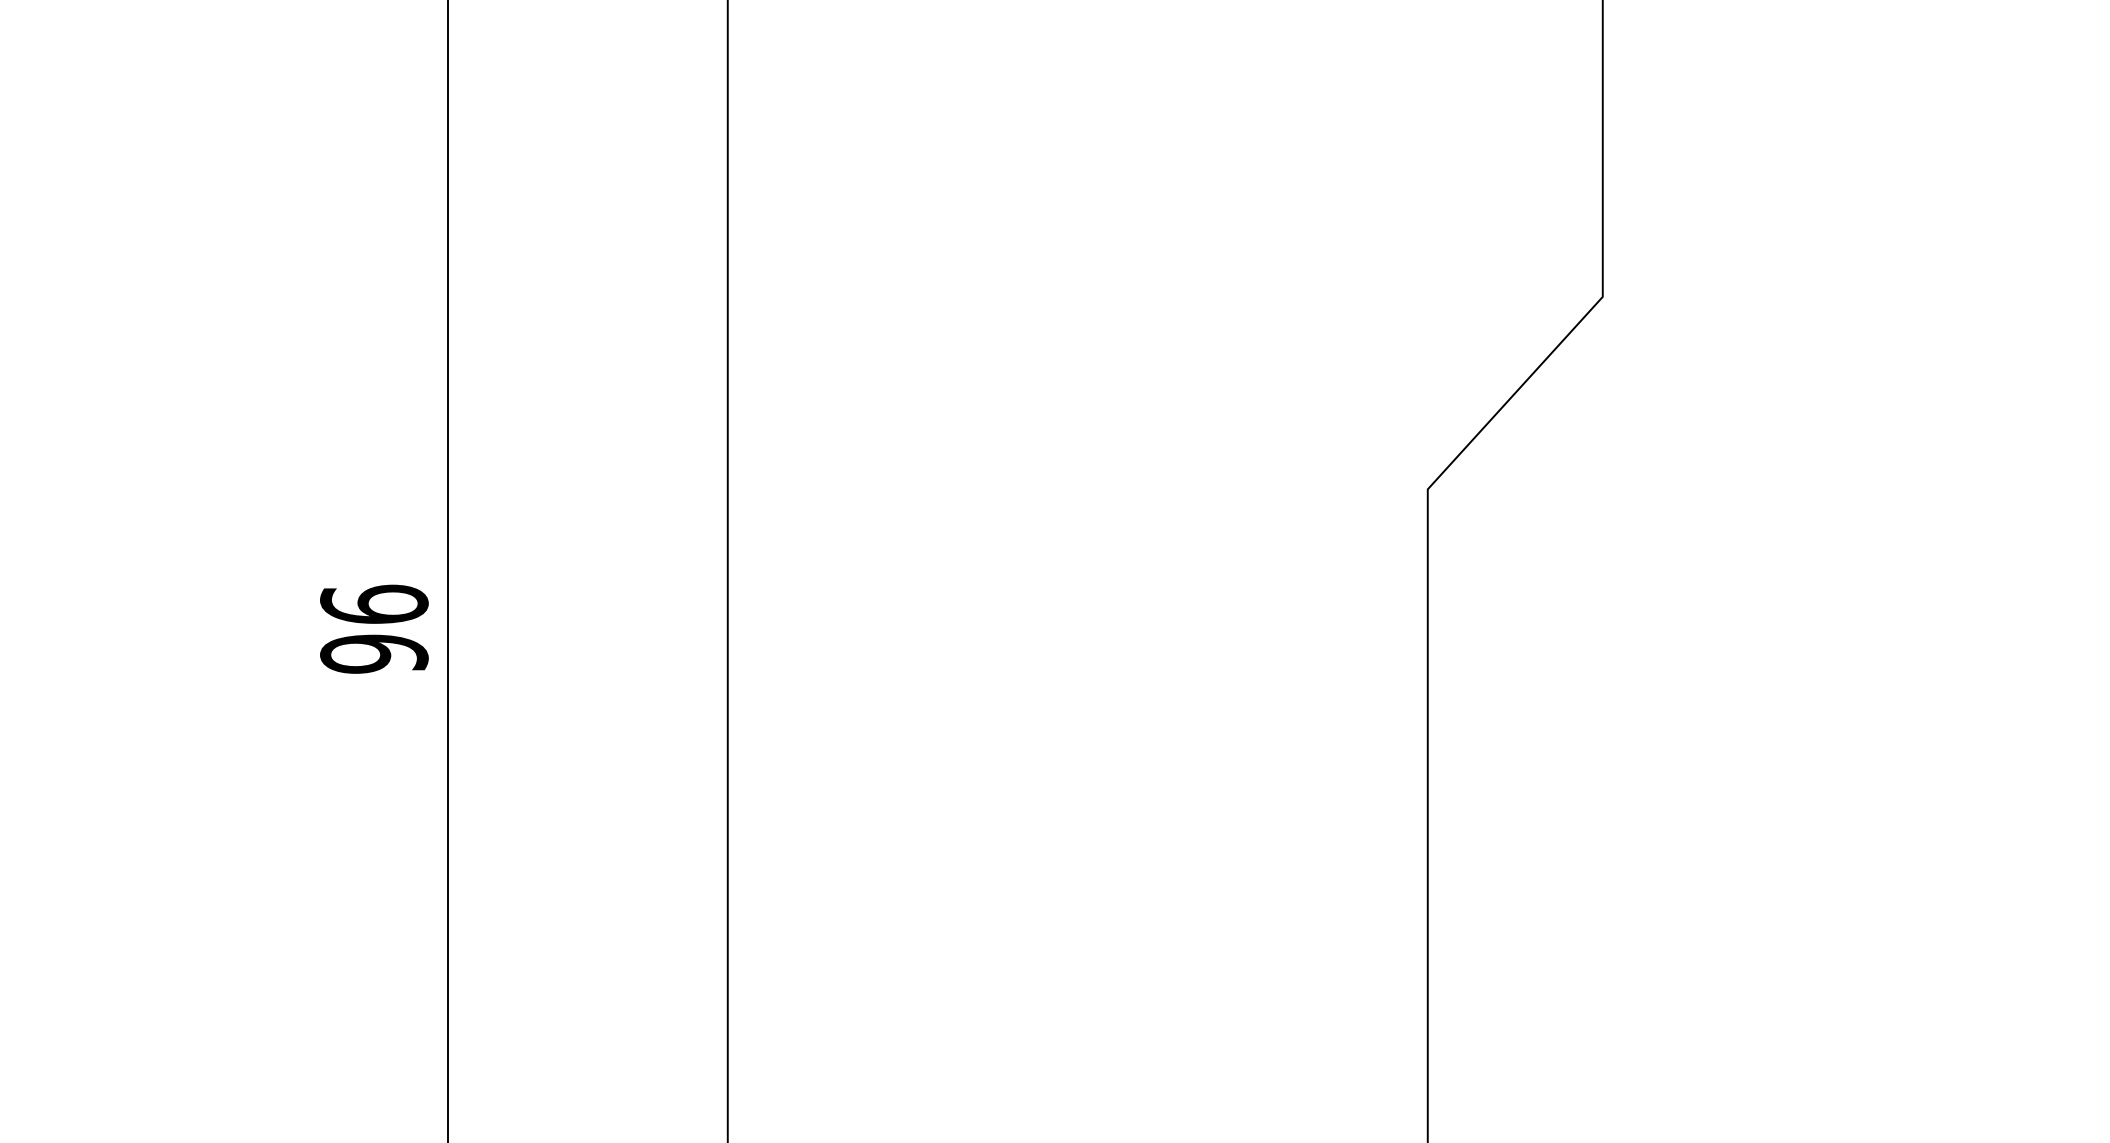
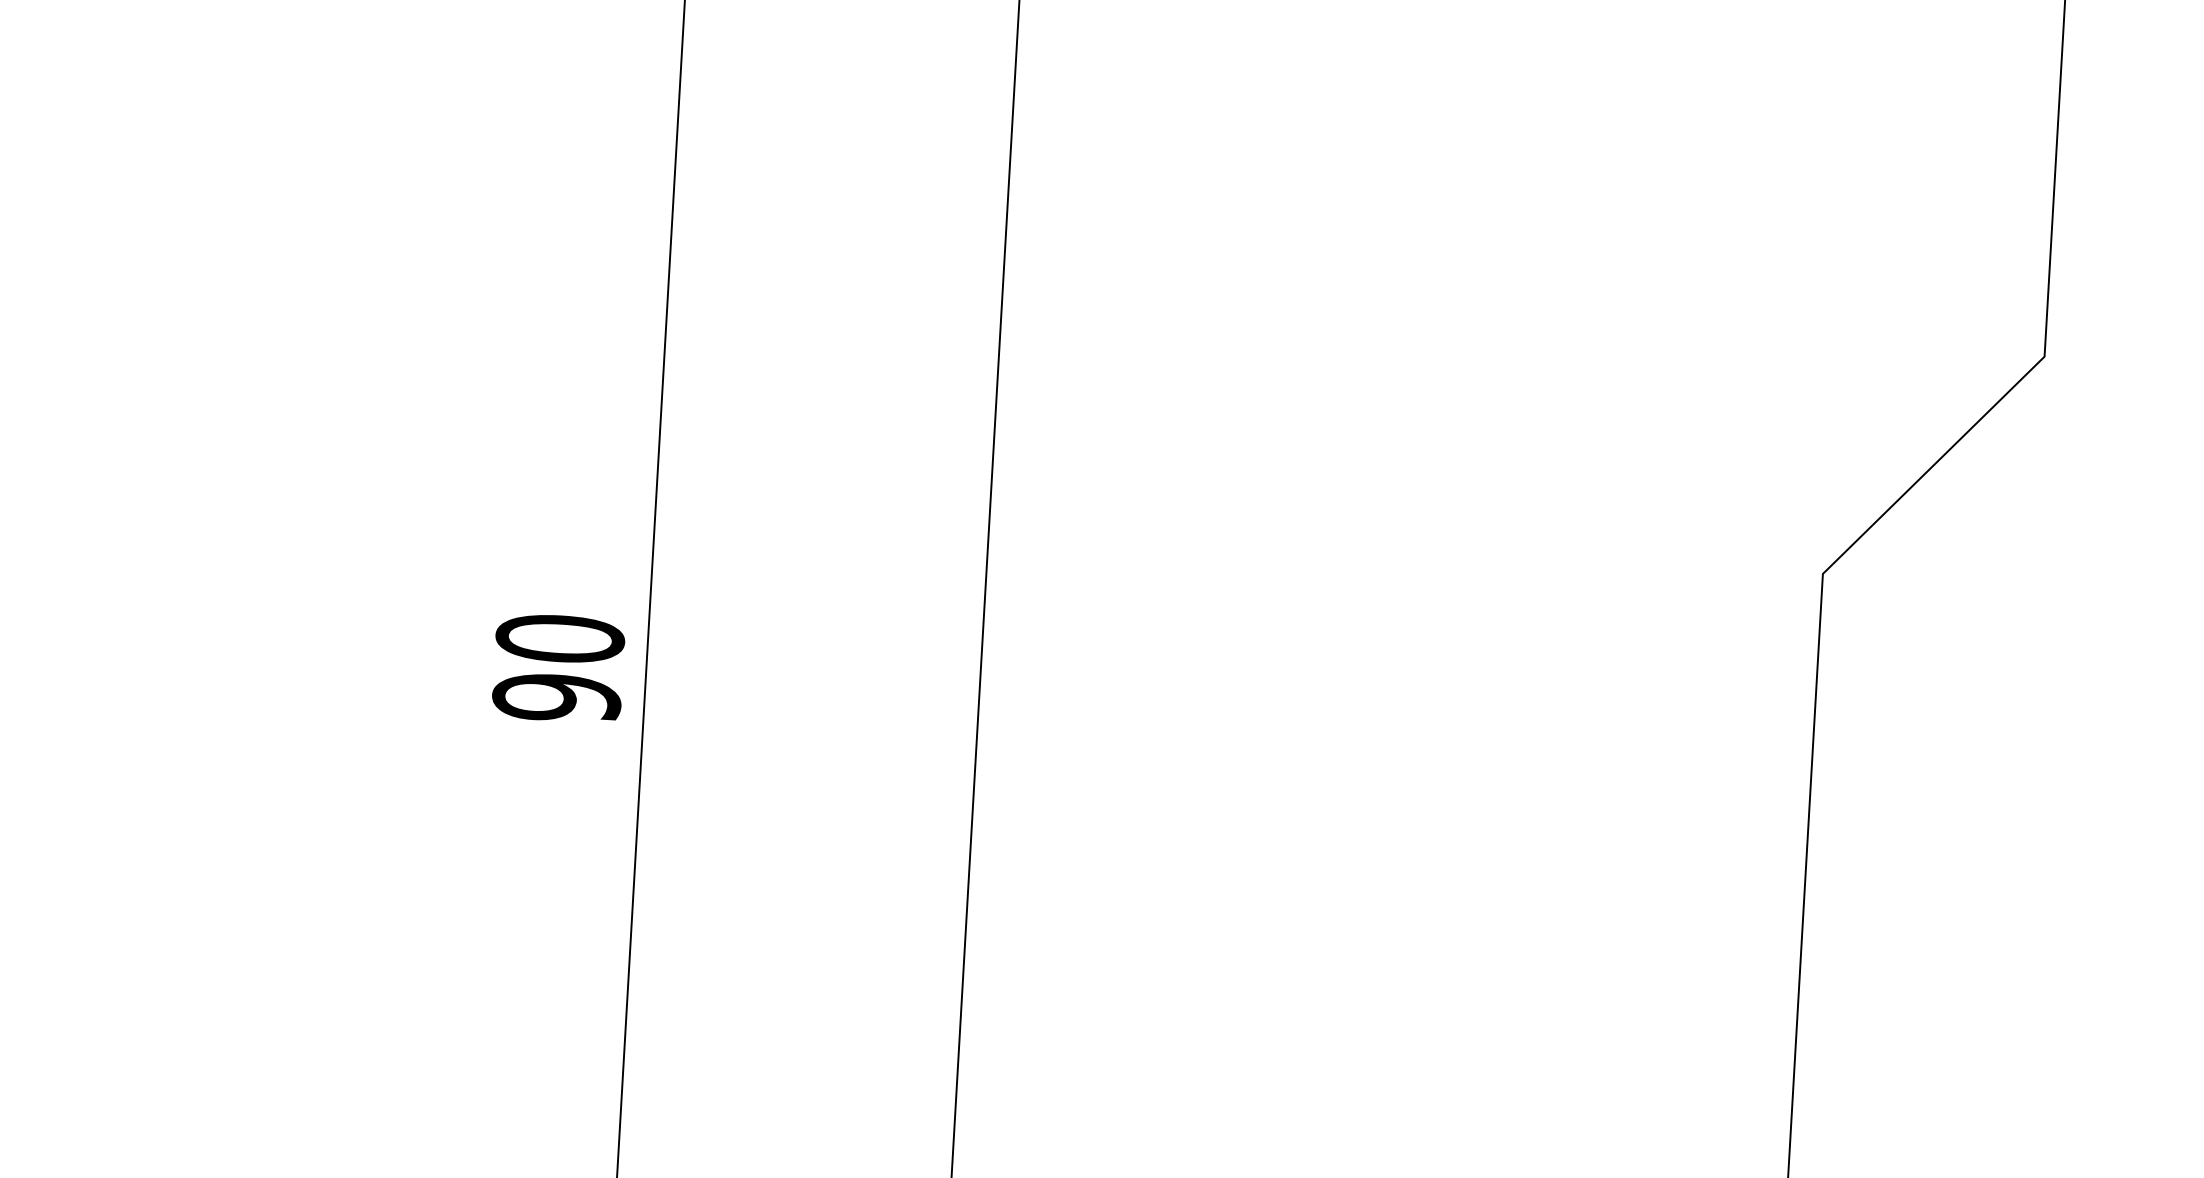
text: (374, 604) -> (560, 638), 96 -> 90

